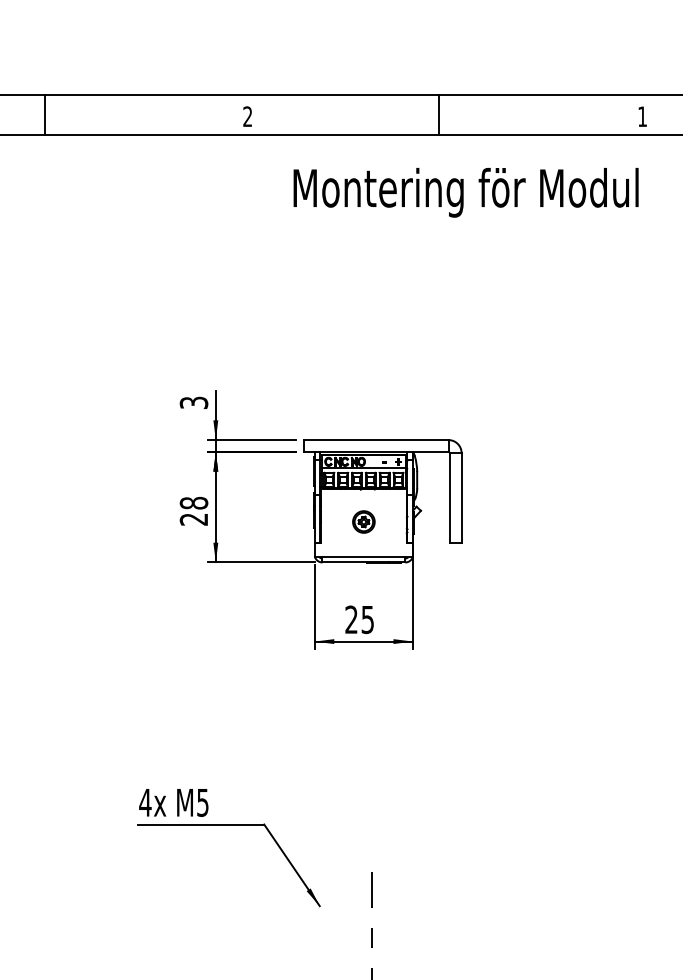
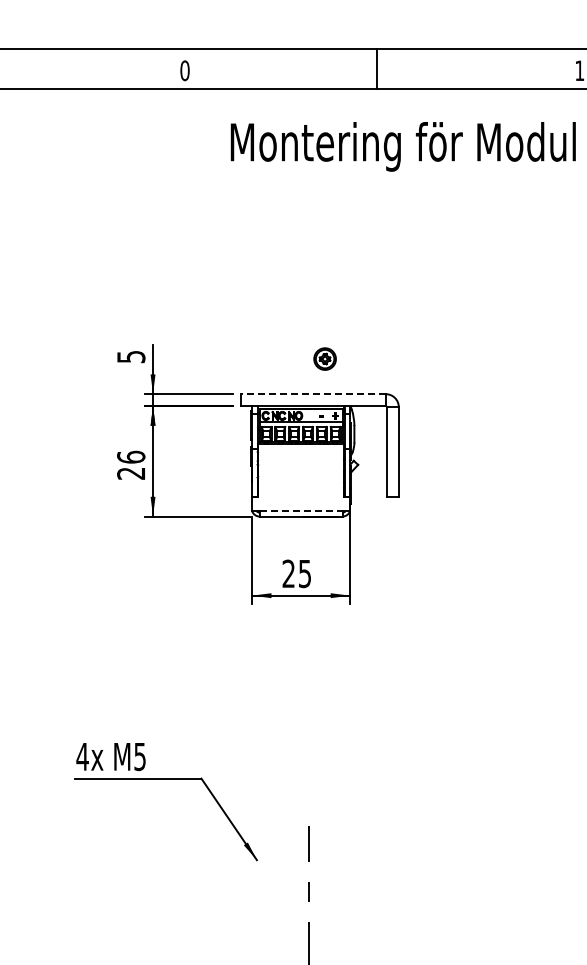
text: (247, 116) -> (184, 70), 2 -> 0
text: (193, 402) -> (130, 356), 3 -> 5
line: (375, 440) -> (312, 394), solid -> dashed
text: (193, 502) -> (130, 456), 28 -> 26
part: (363, 521) -> (324, 358), moved
line: (364, 557) -> (301, 511), solid -> dashed

